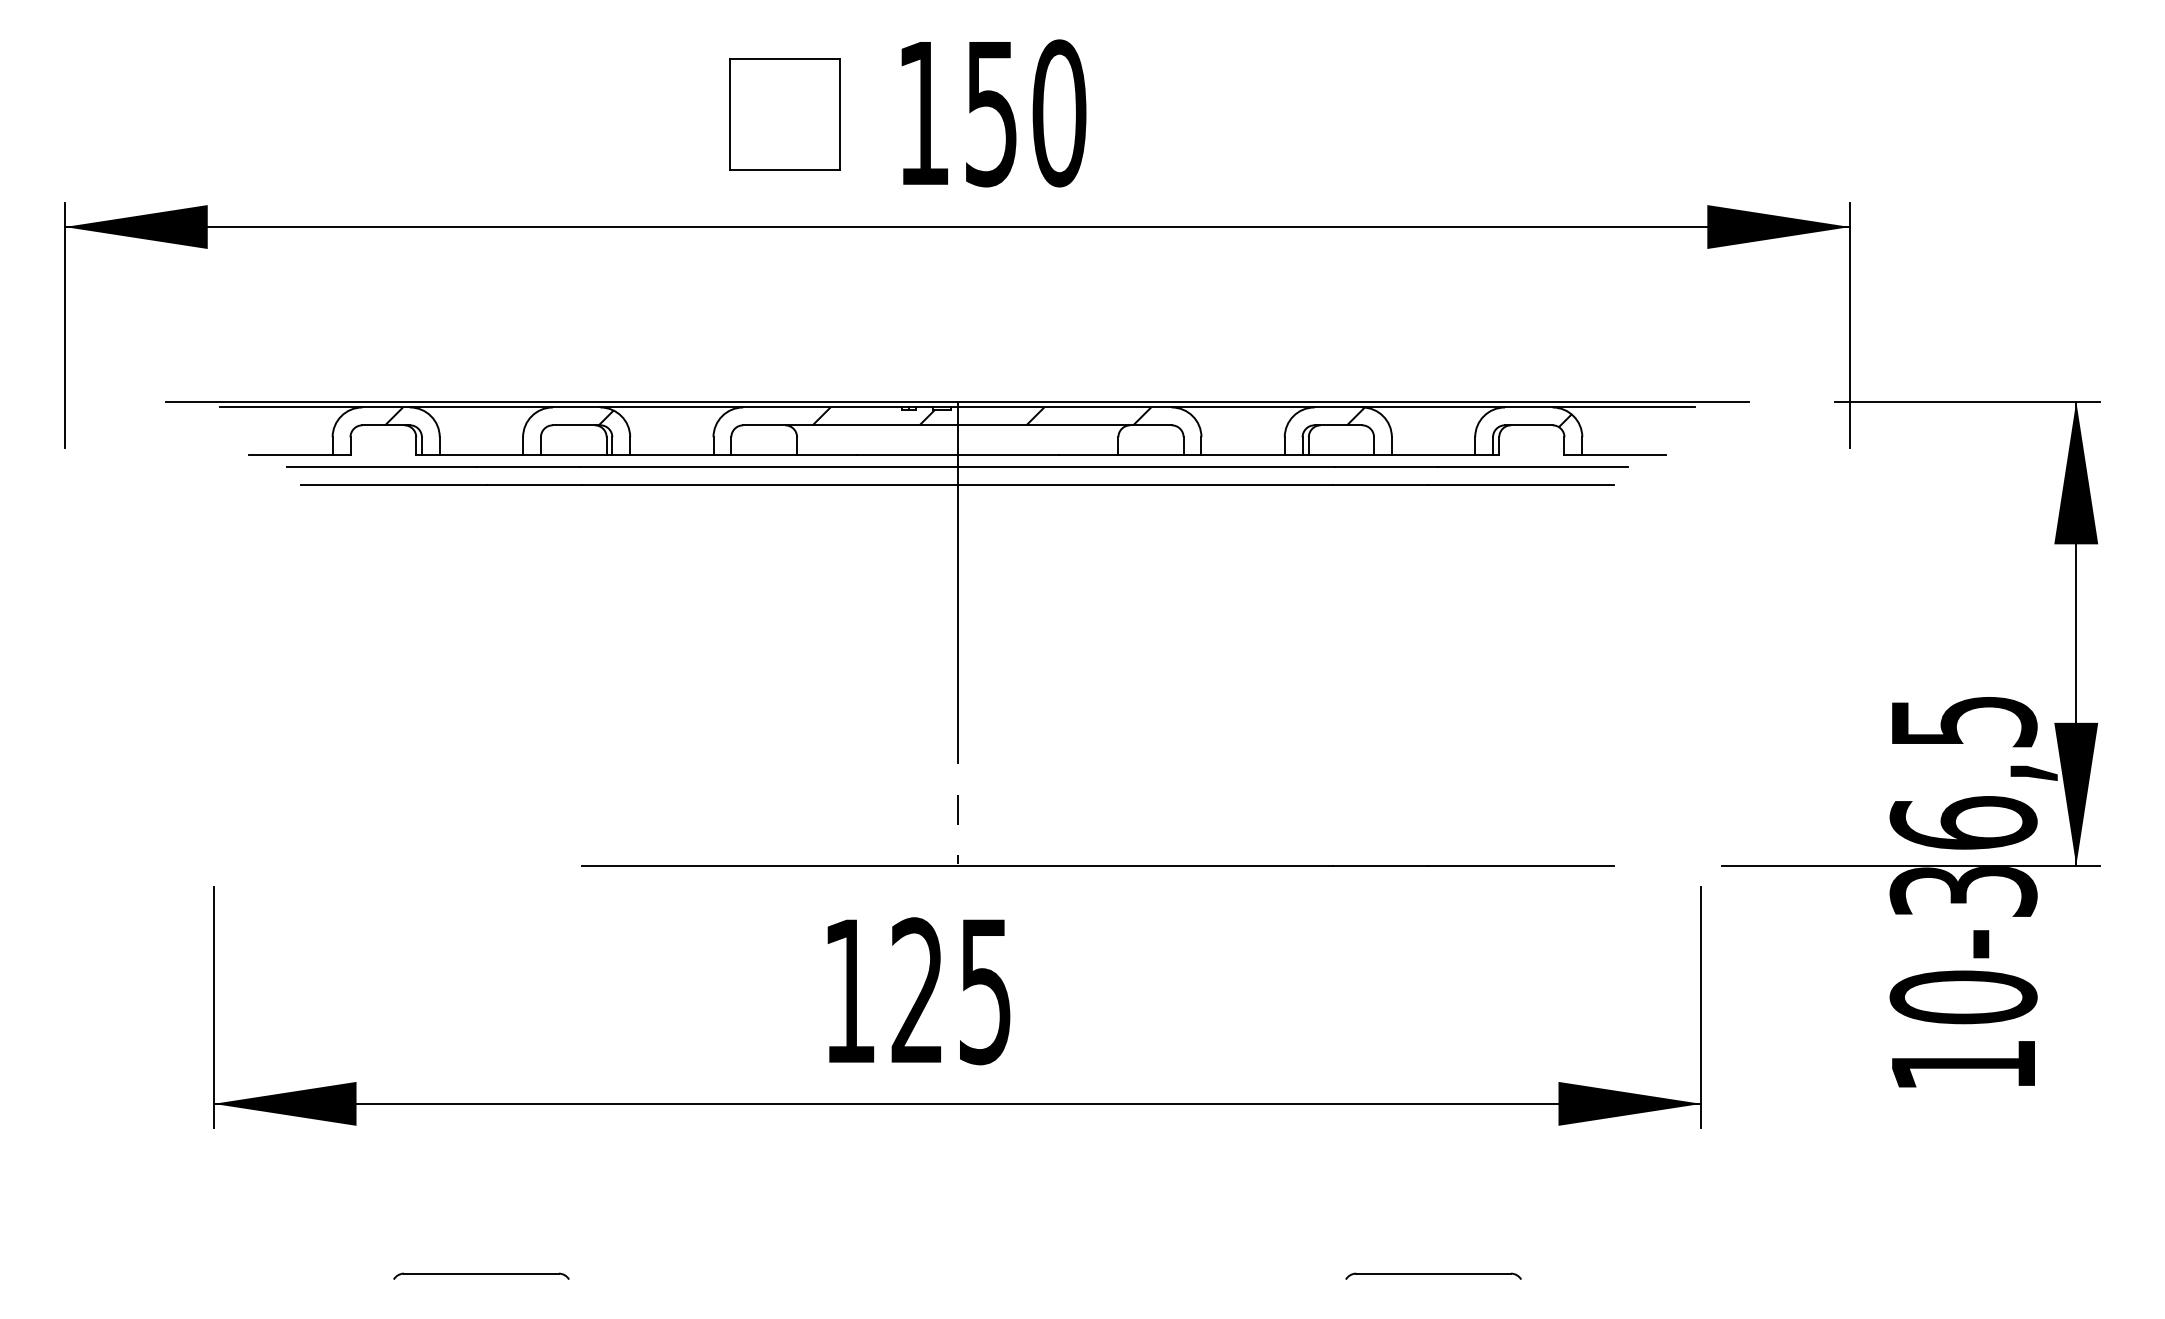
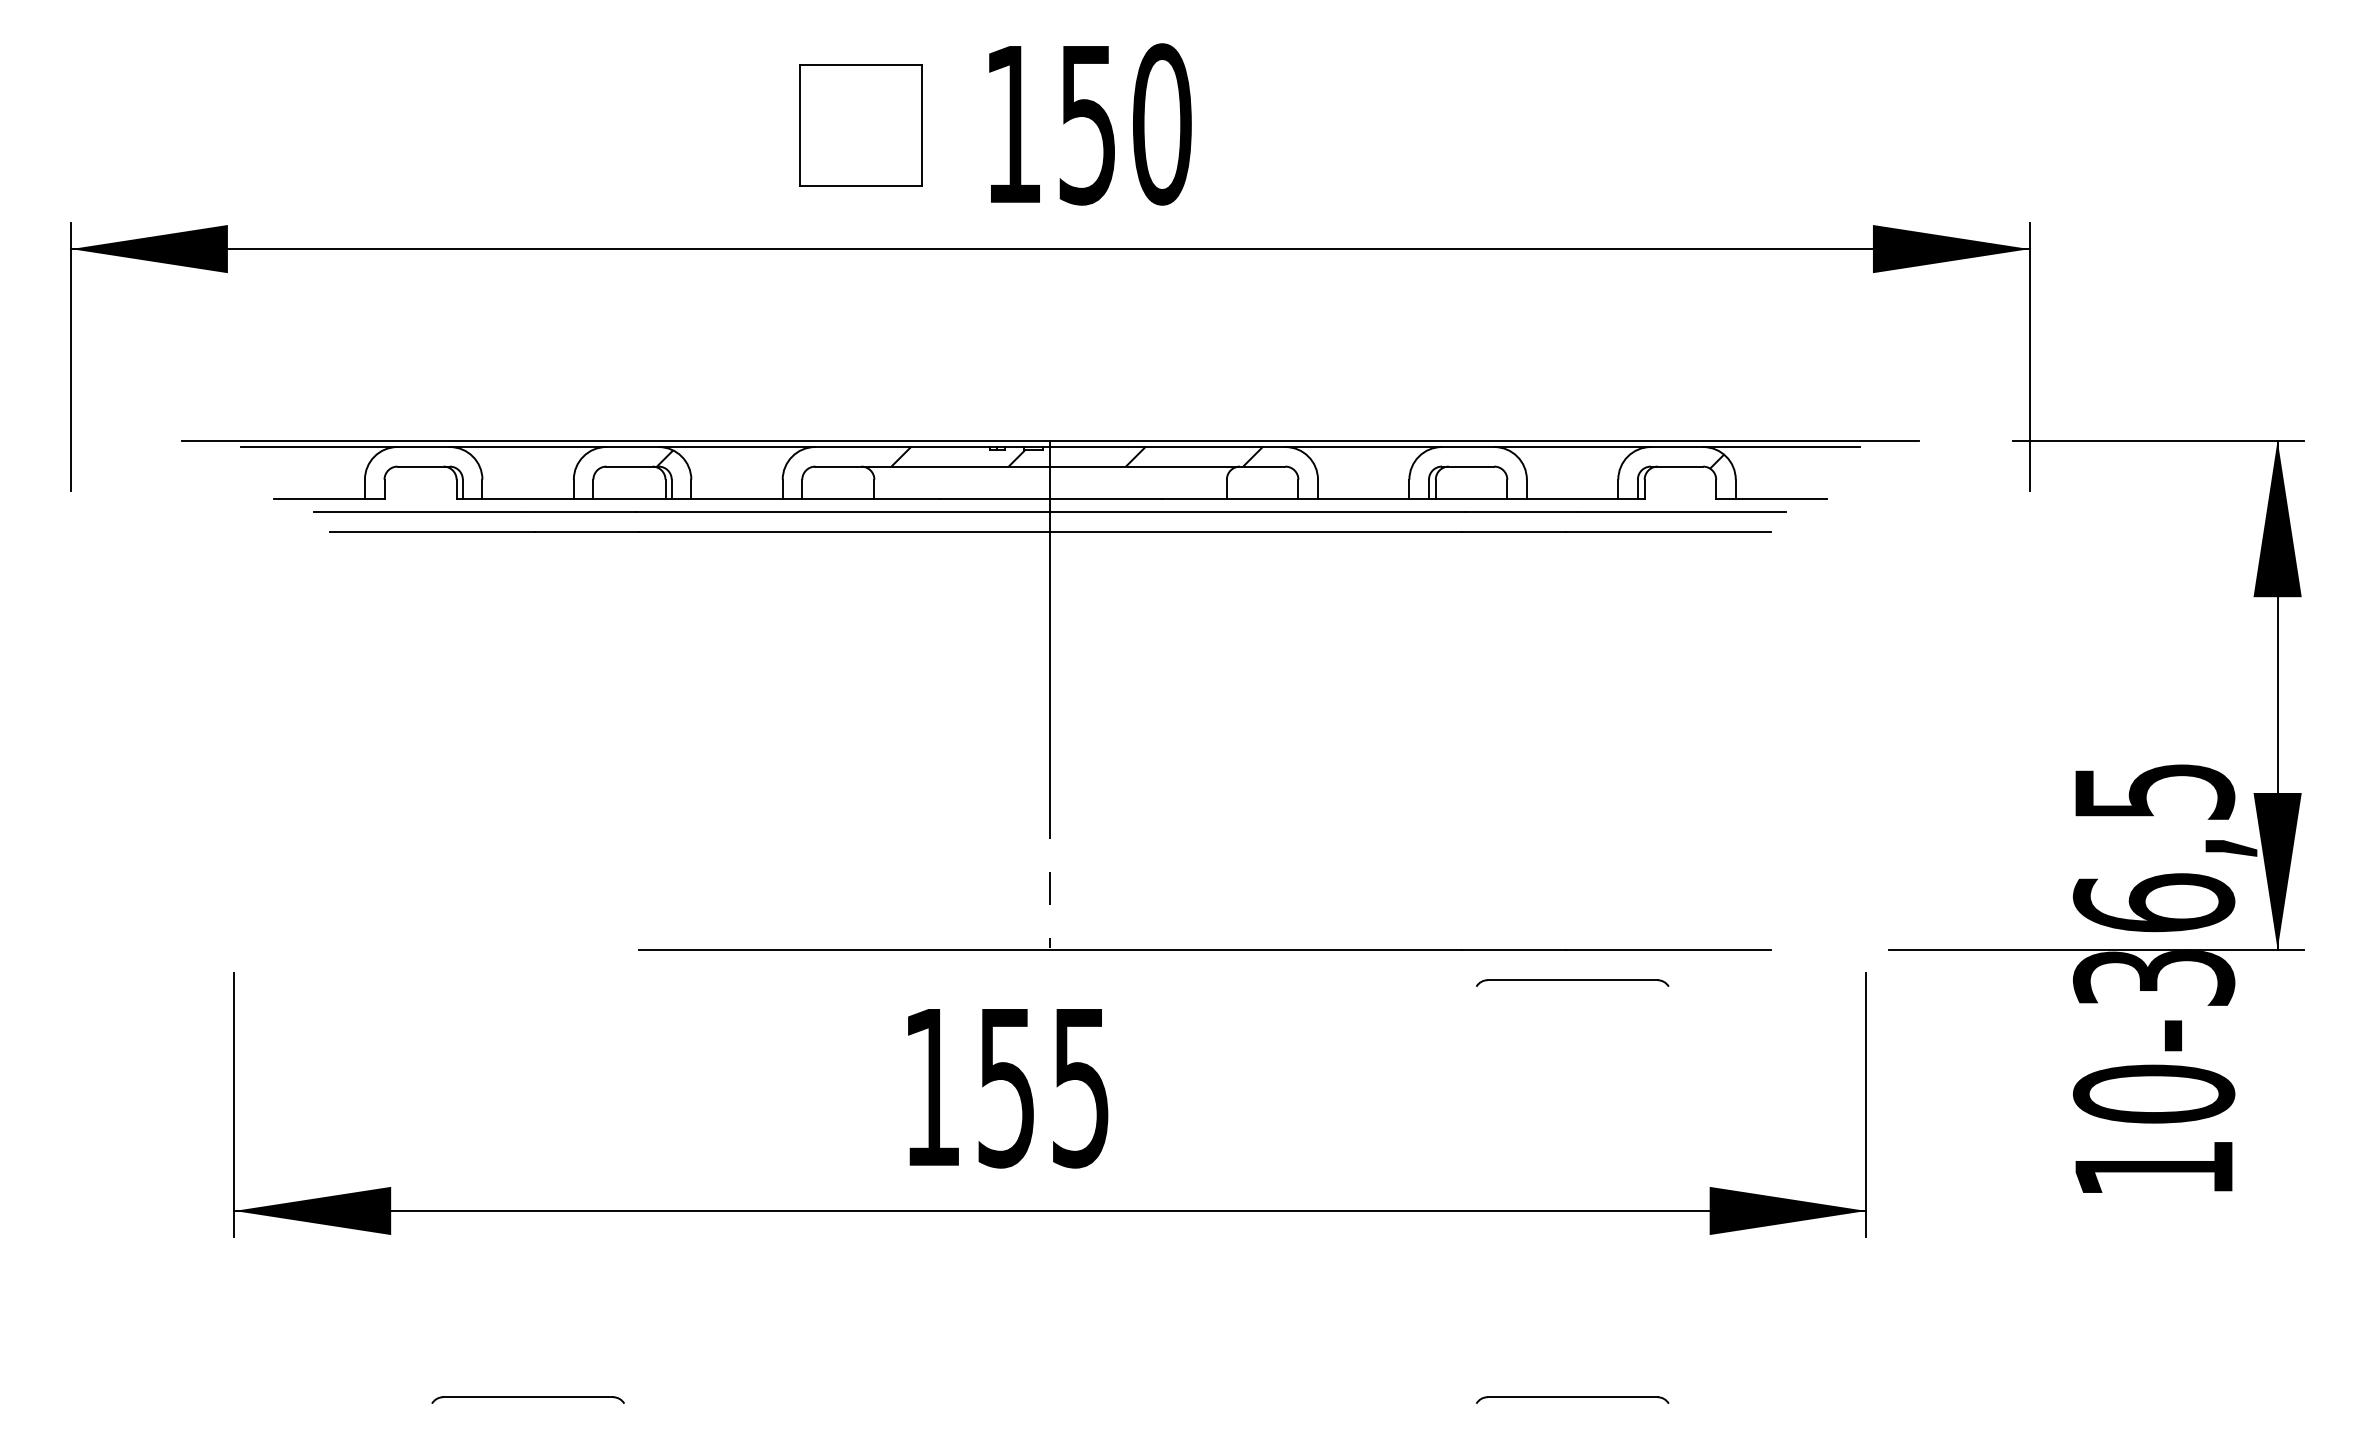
hatch: (394, 416) -> (432, 456), removed
hatch: (1355, 416) -> (1487, 456), removed
part: (1433, 895) -> (1572, 982), added
text: (916, 991) -> (1005, 1087), 125 -> 155

